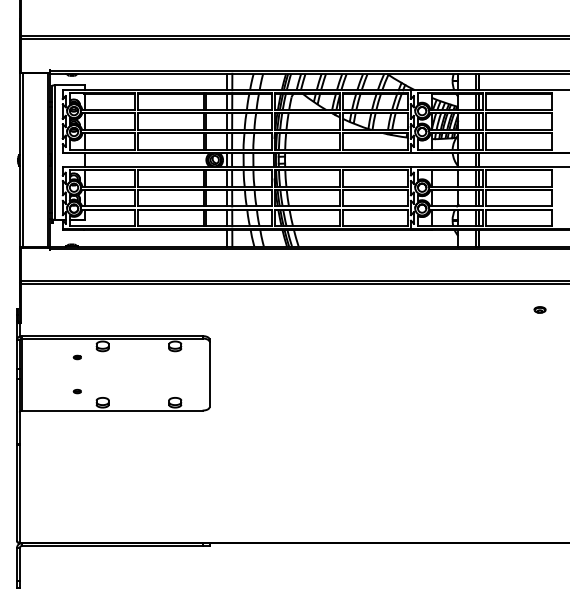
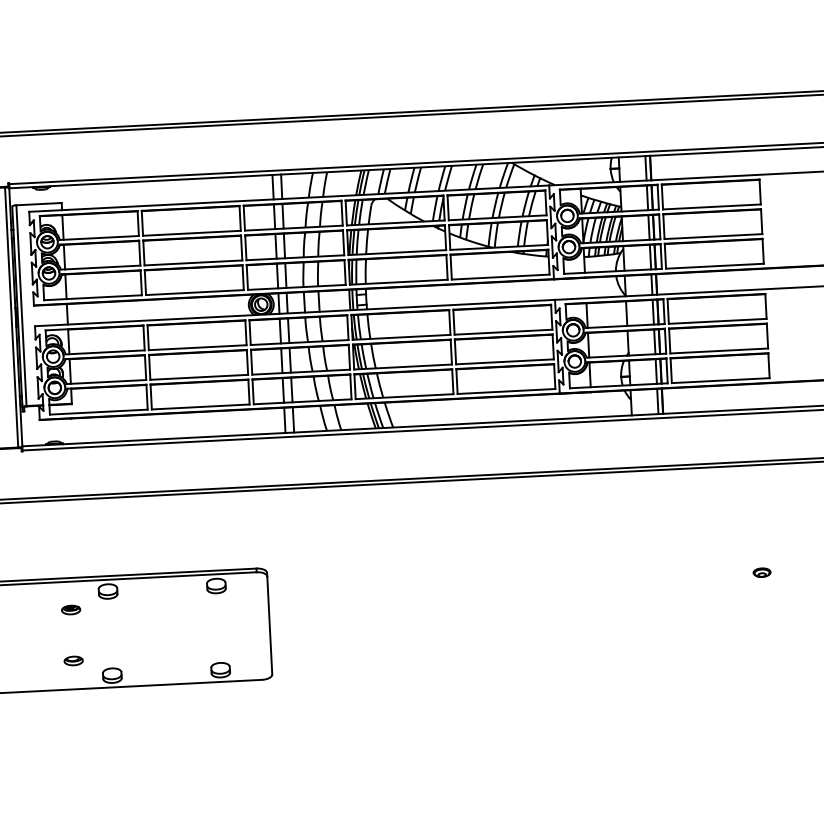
part: (539, 309) -> (761, 572), moved
part: (77, 357) -> (71, 610), size x1.67
part: (77, 391) -> (73, 660), size x1.67

